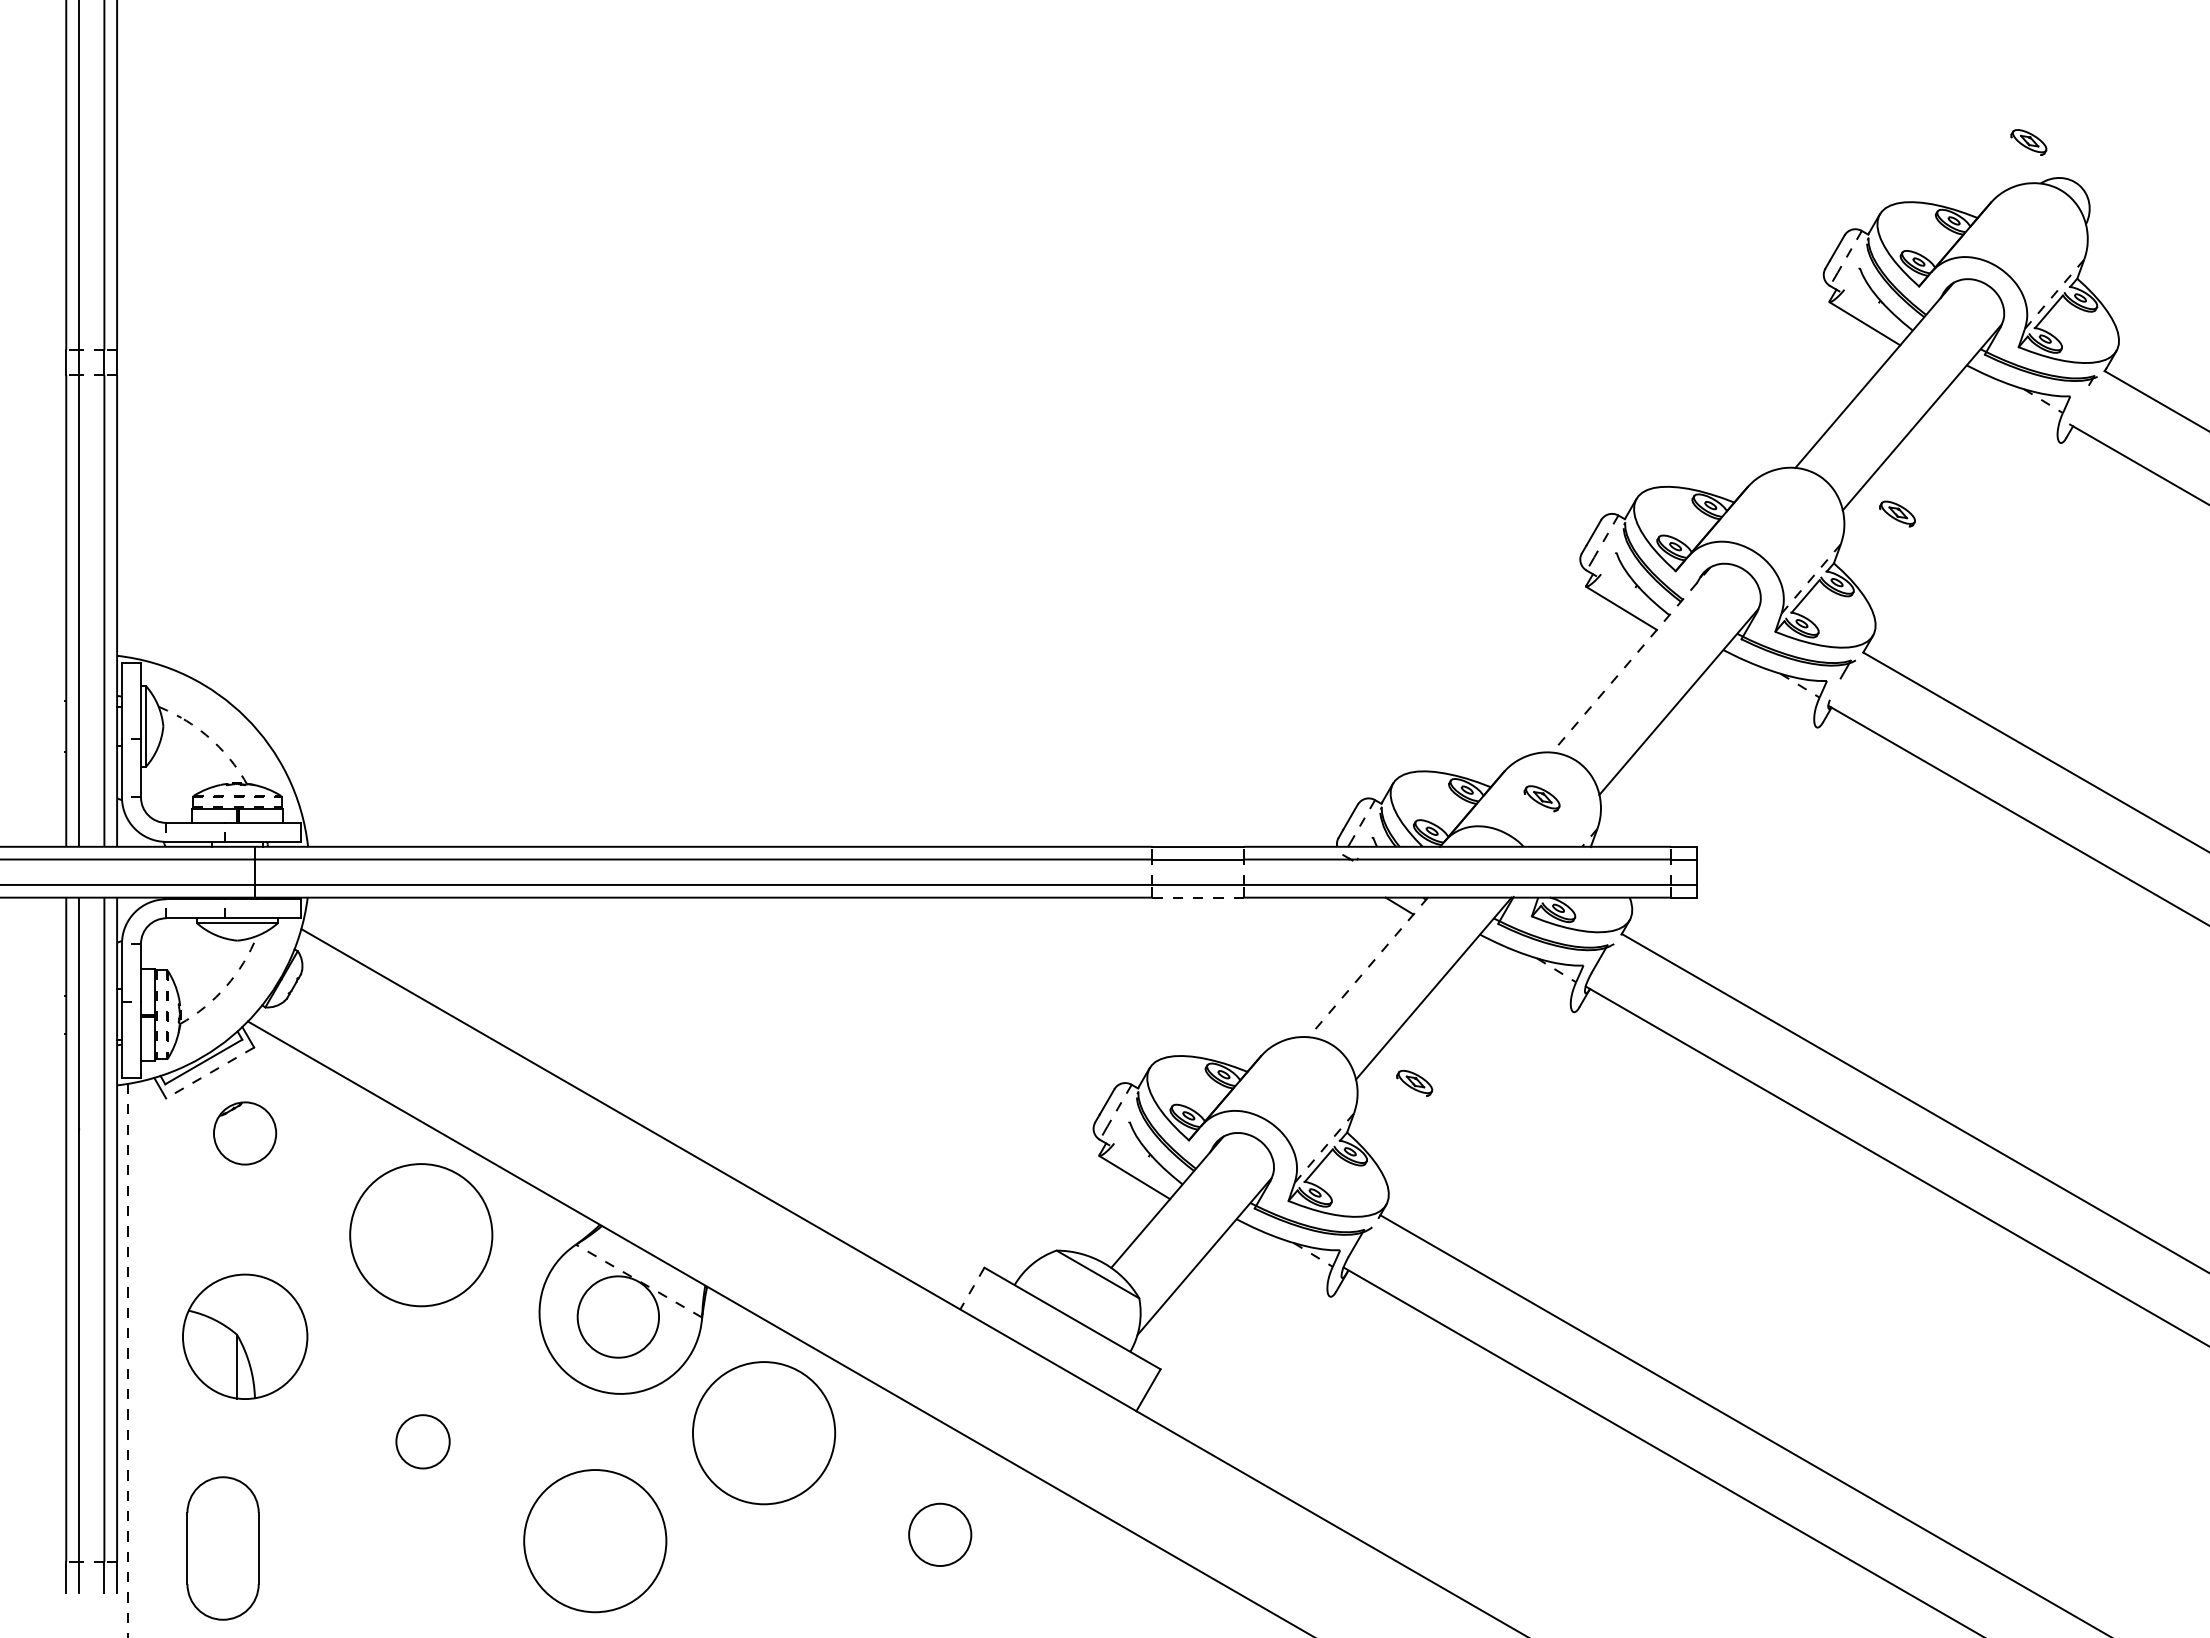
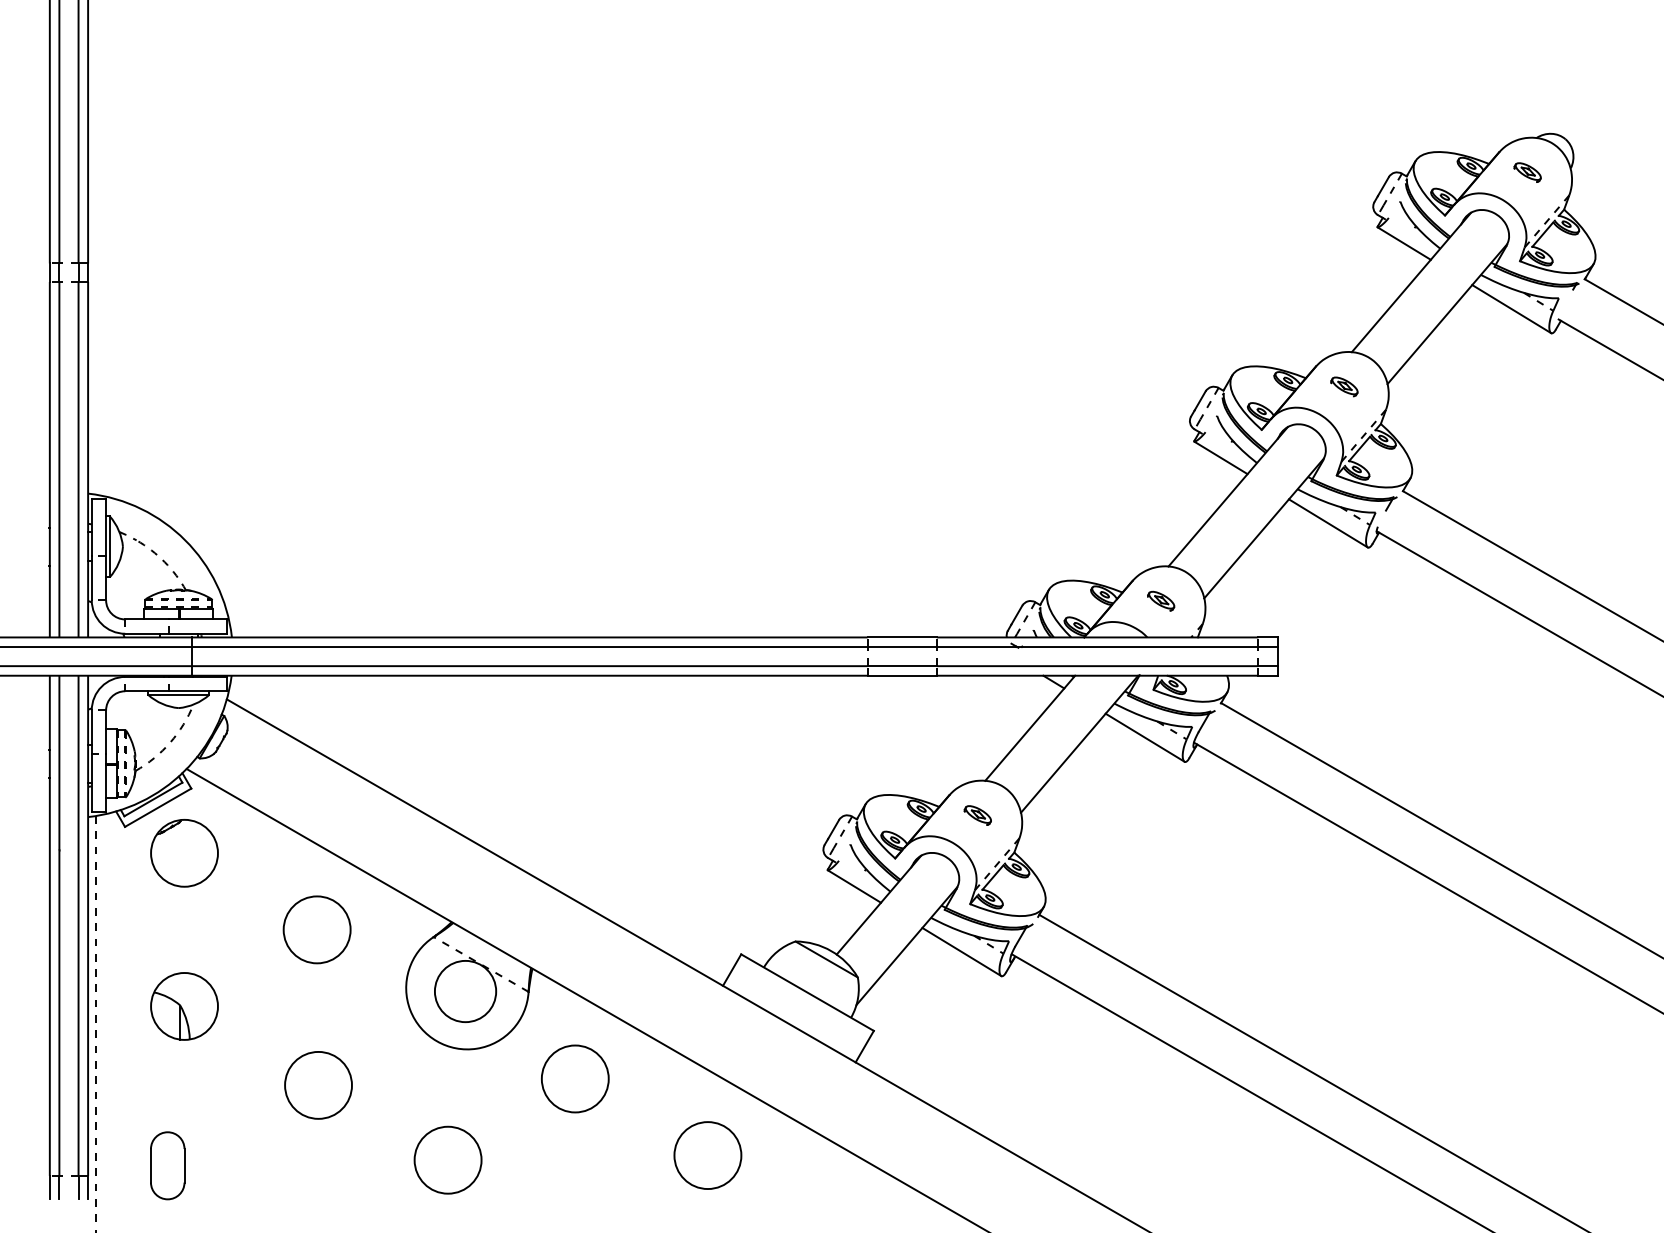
part: (2028, 142) -> (1527, 172), moved
line: (2007, 410) -> (1511, 308), added
part: (1897, 513) -> (1344, 386), moved
line: (1631, 660) -> (1228, 497), dashed -> solid
line: (1763, 695) -> (1327, 523), added
line: (1198, 897) -> (902, 675), dashed -> solid
line: (1368, 967) -> (1030, 728), dashed -> solid
line: (1520, 979) -> (1144, 737), added
line: (210, 1072) -> (158, 807), dashed -> solid
part: (1414, 1083) -> (977, 815), moved
part: (244, 1133) -> (184, 853), size x1.43
circle: (420, 1234) -> (316, 929), size x0.62
line: (1277, 1264) -> (961, 951), added
line: (972, 1289) -> (732, 970), dashed -> solid
part: (244, 1336) -> (184, 1006), size x0.71
circle: (763, 1432) -> (574, 1078), size x0.62
circle: (422, 1441) -> (318, 1085), size x1.67
circle: (939, 1534) -> (707, 1155), size x1.43
circle: (594, 1540) -> (447, 1159), size x0.62
part: (222, 1548) -> (167, 1165), size x0.62

